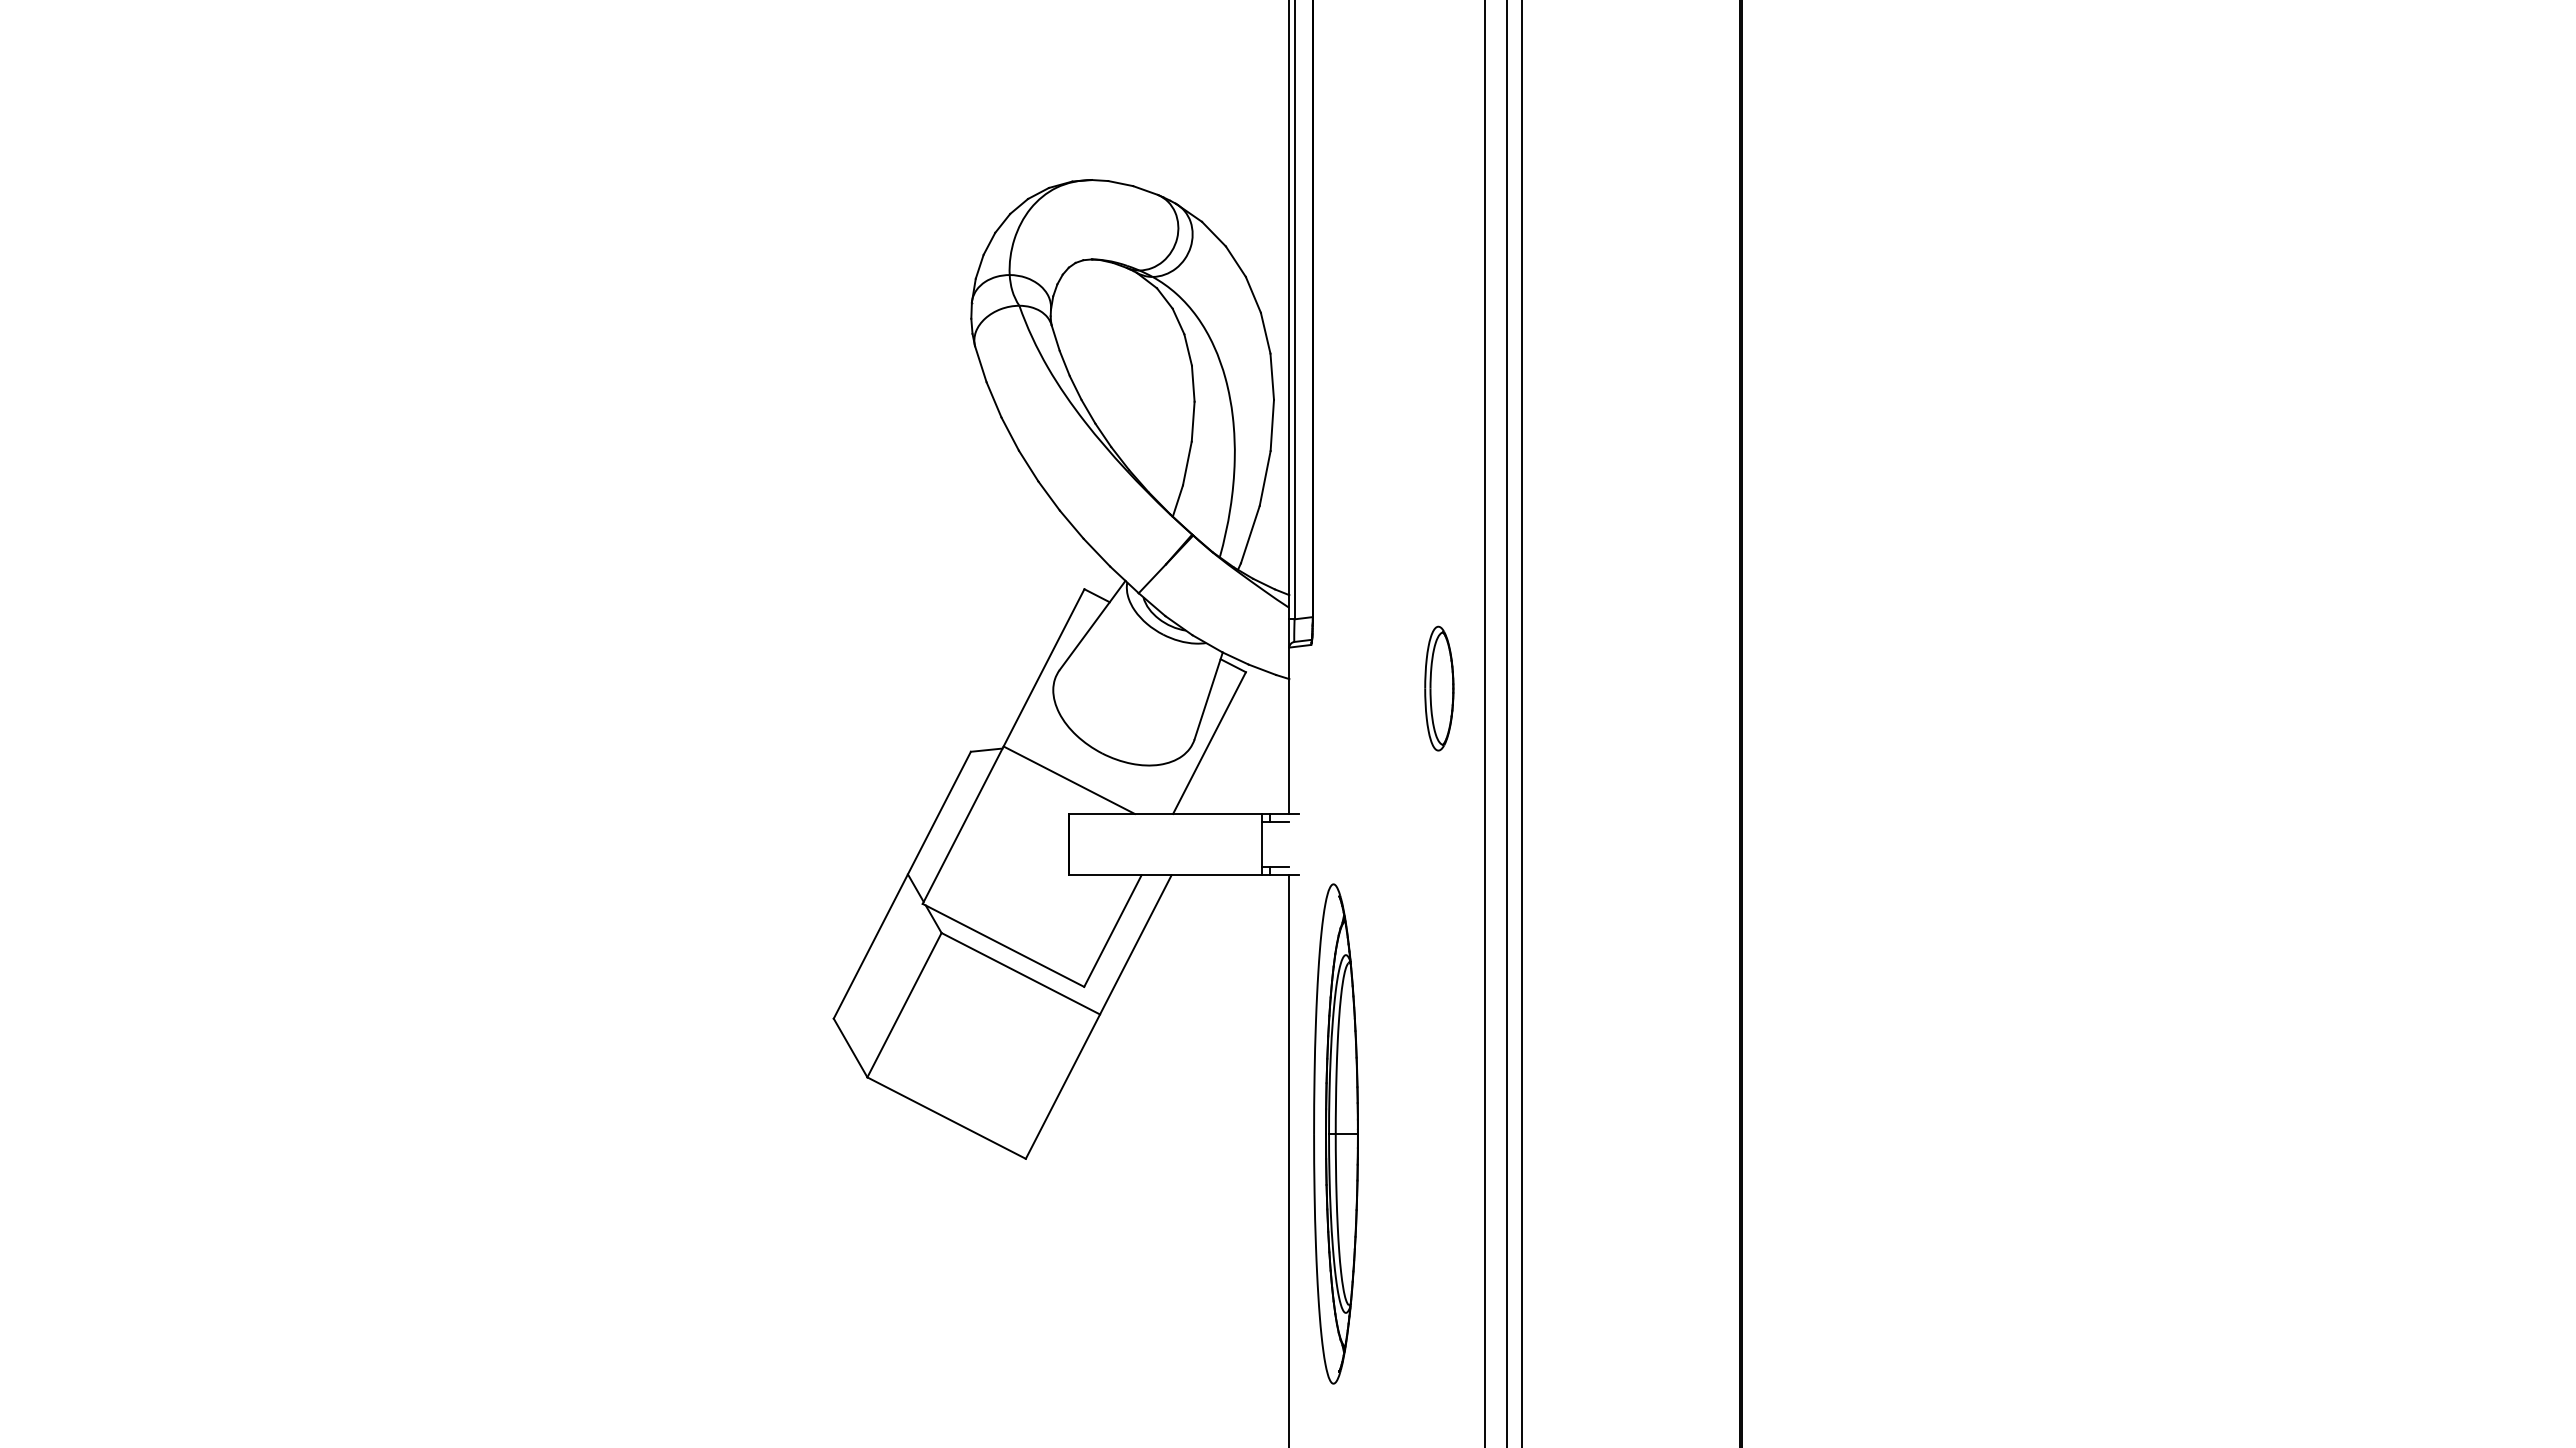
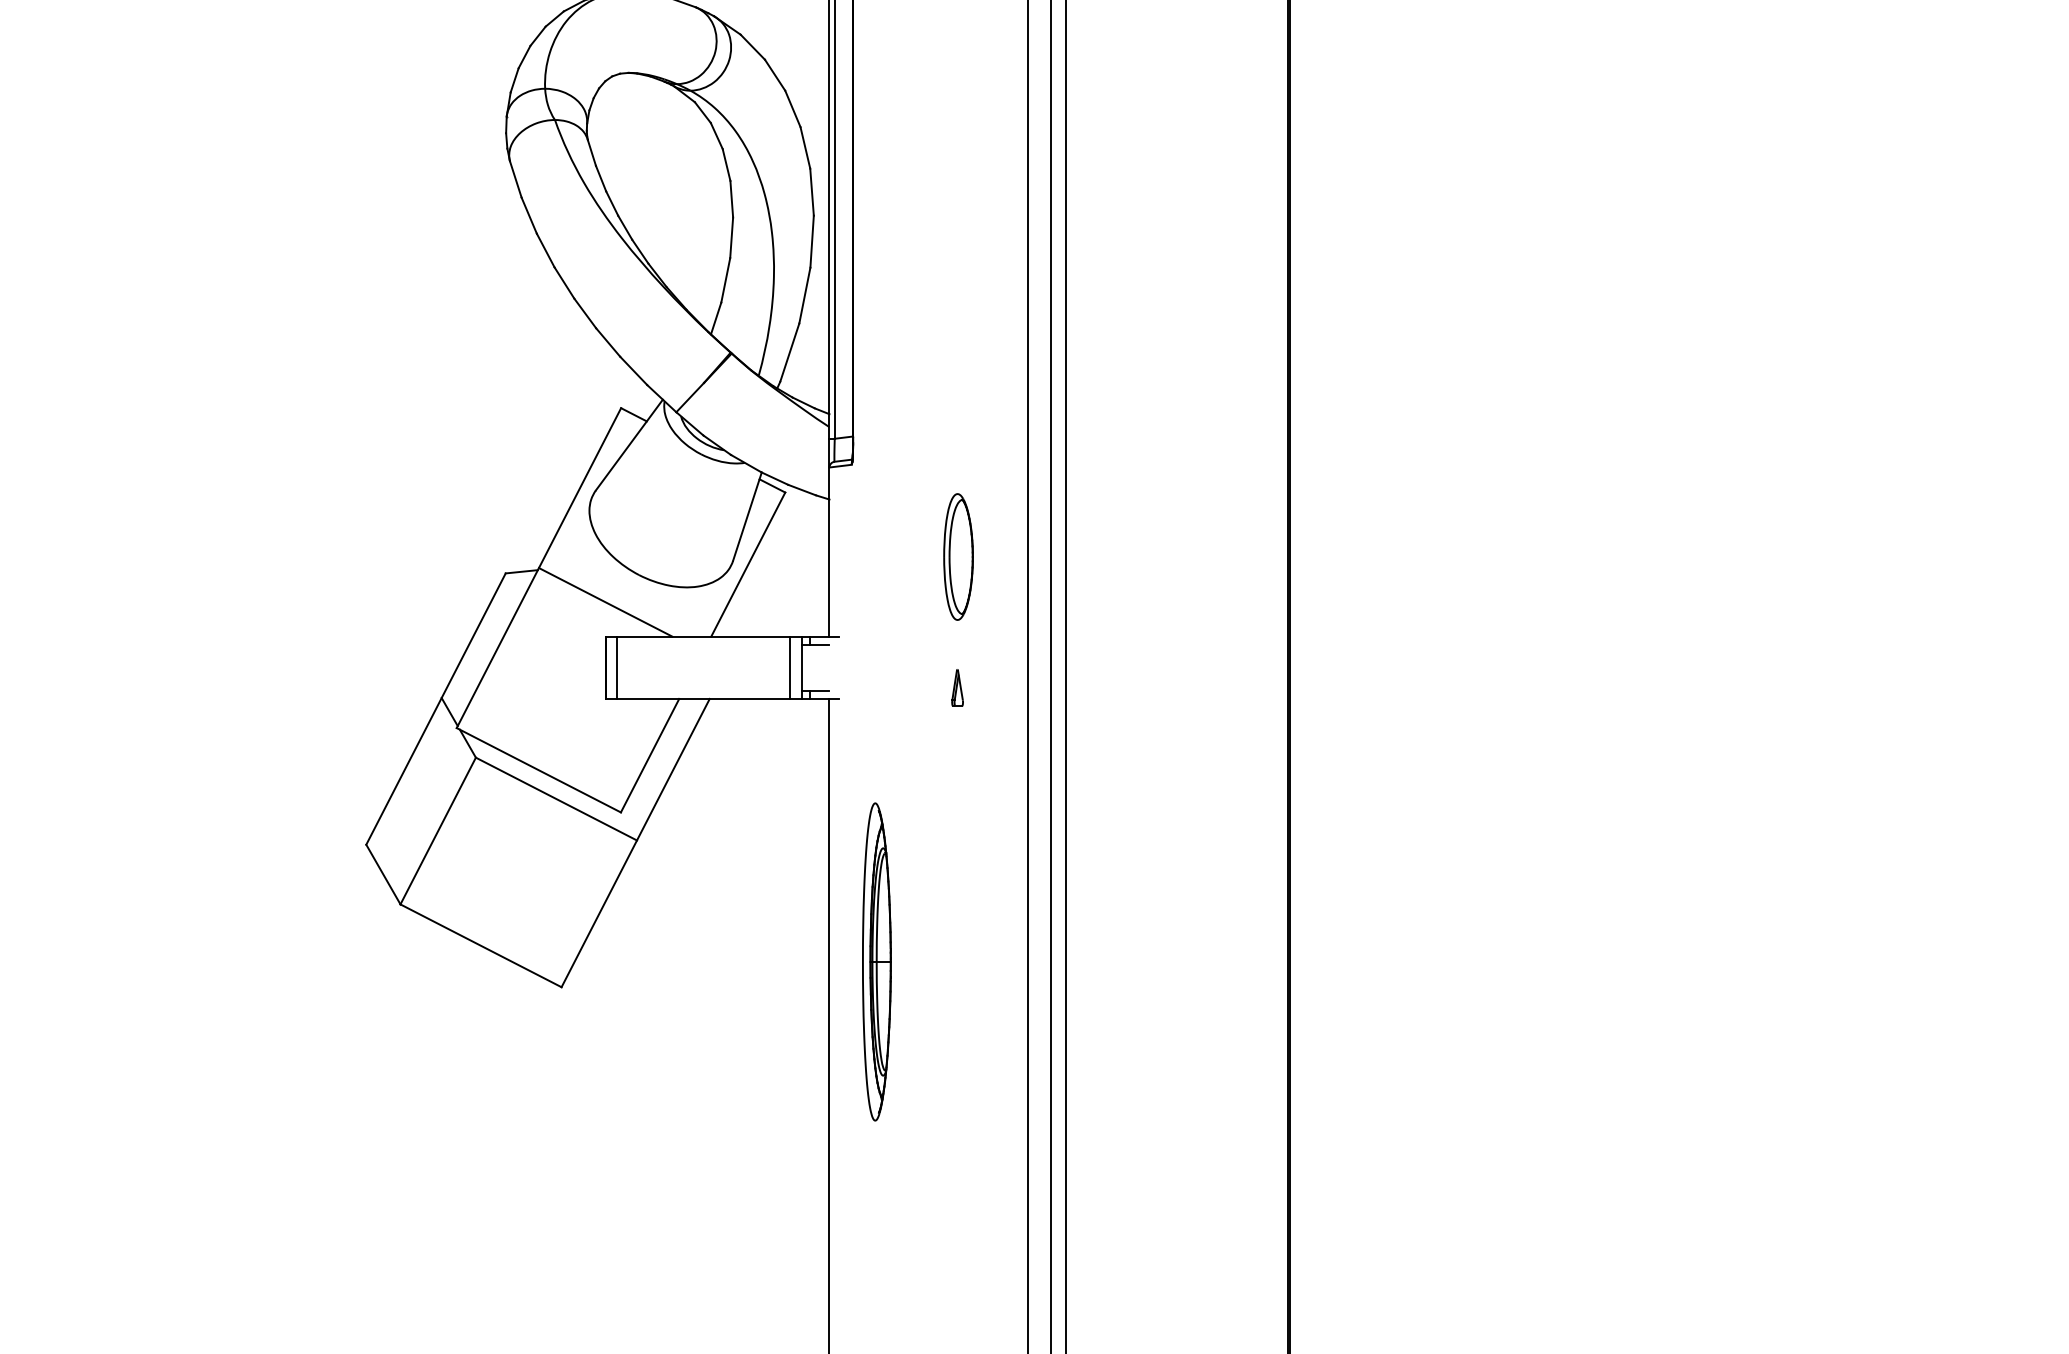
part: (1439, 688) -> (958, 556), moved
line: (1080, 844) -> (617, 667), added
line: (1250, 844) -> (789, 667), added
part: (1415, 863) -> (957, 686), added
part: (1335, 1133) -> (876, 961), size x0.62

